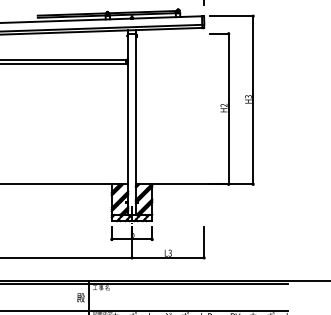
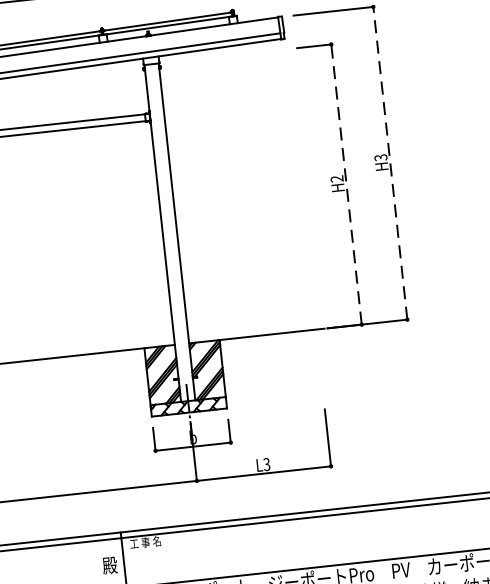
line: (253, 99) -> (390, 161), solid -> dashed
line: (228, 108) -> (346, 183), solid -> dashed

